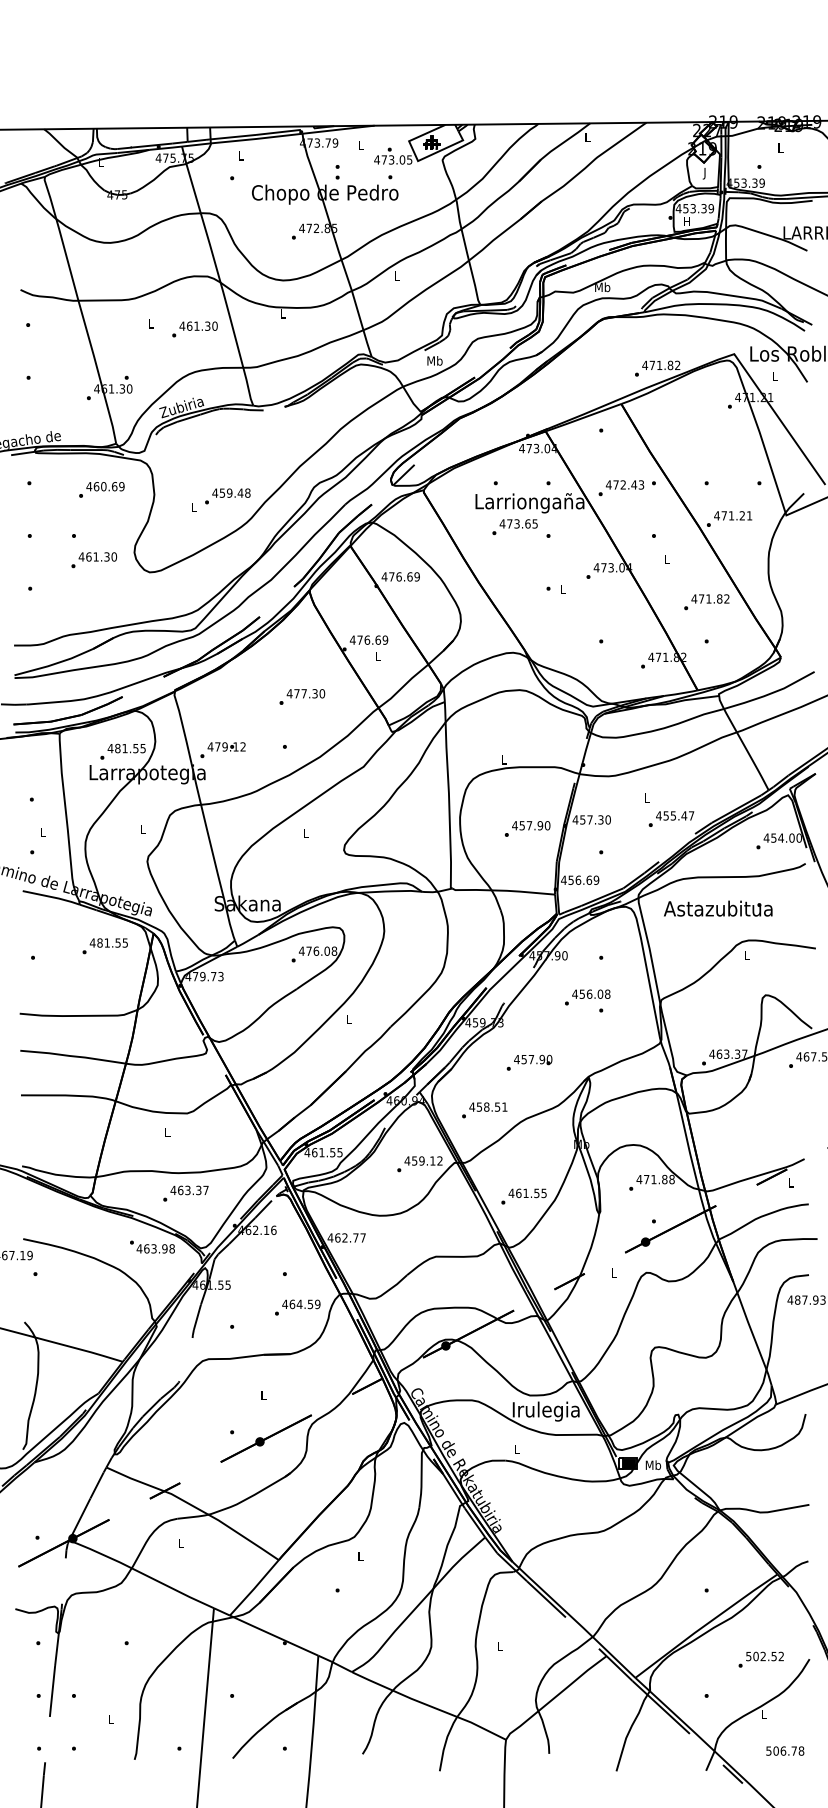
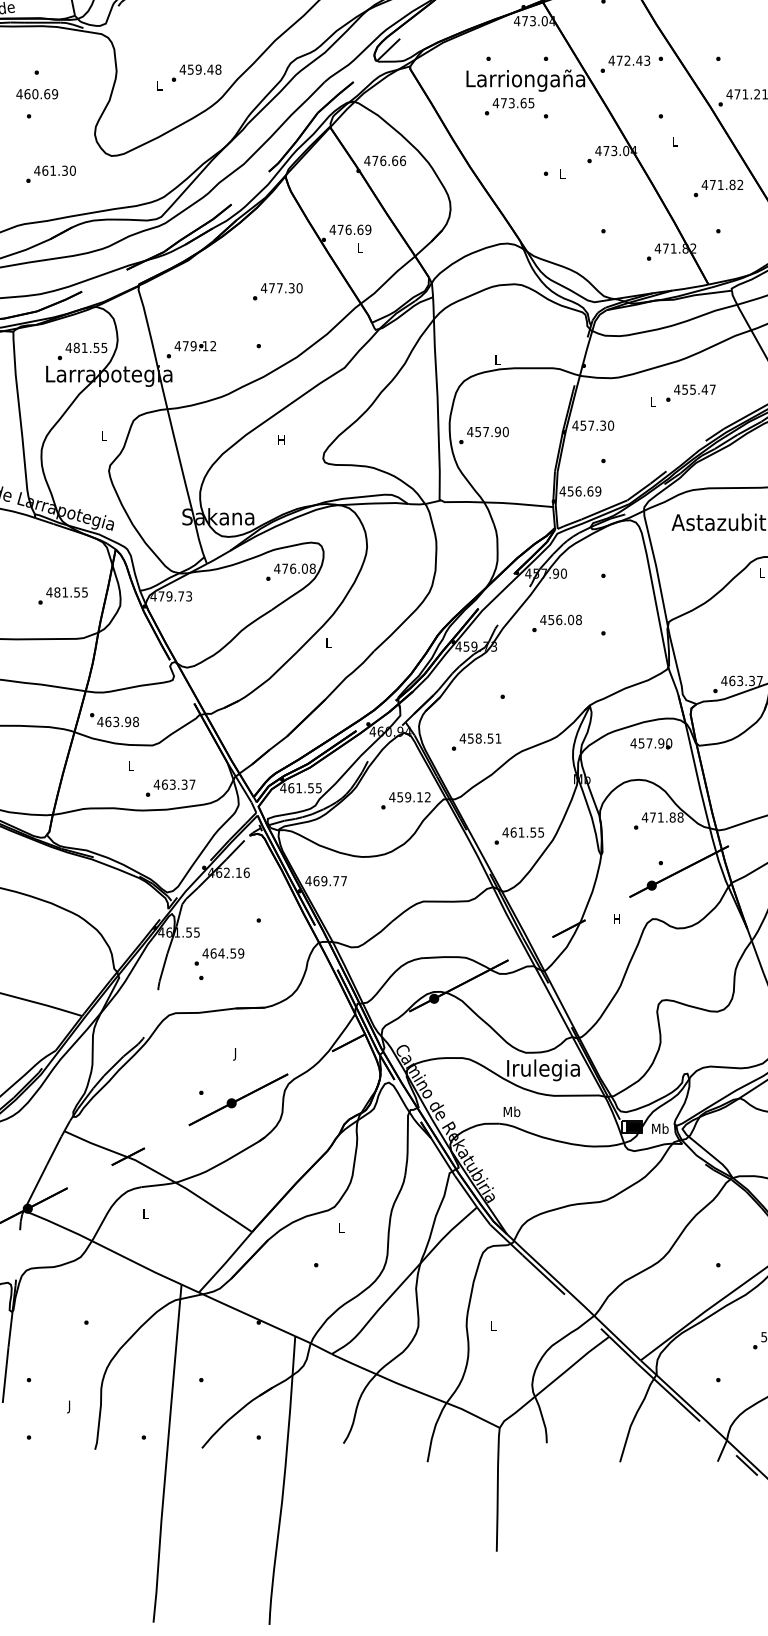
text: (105, 486) -> (37, 94), moved
text: (93, 560) -> (50, 174), moved
text: (417, 576) -> (403, 160), 476.69 -> 476.66
text: (671, 818) -> (690, 392), moved
text: (527, 828) -> (483, 435), moved
text: (305, 833) -> (281, 440), L -> H
text: (104, 946) -> (62, 596), moved
text: (587, 997) -> (556, 623), moved
text: (533, 1059) -> (651, 743), moved
text: (185, 1193) -> (170, 788), moved
text: (344, 1237) -> (323, 880), 462.77 -> 469.77
text: (152, 1246) -> (114, 719), moved
text: (613, 1272) -> (616, 918), L -> H
text: (297, 1307) -> (219, 956), moved
text: (263, 1396) -> (235, 1053), L -> J
text: (516, 1449) -> (511, 1111), L -> Mb
text: (111, 1720) -> (69, 1406), L -> J

